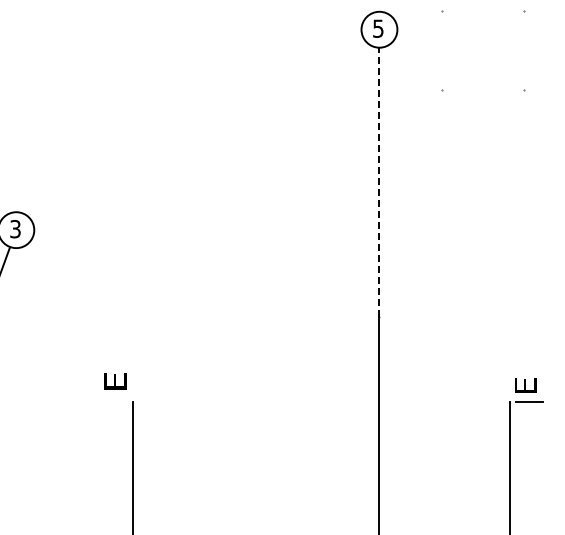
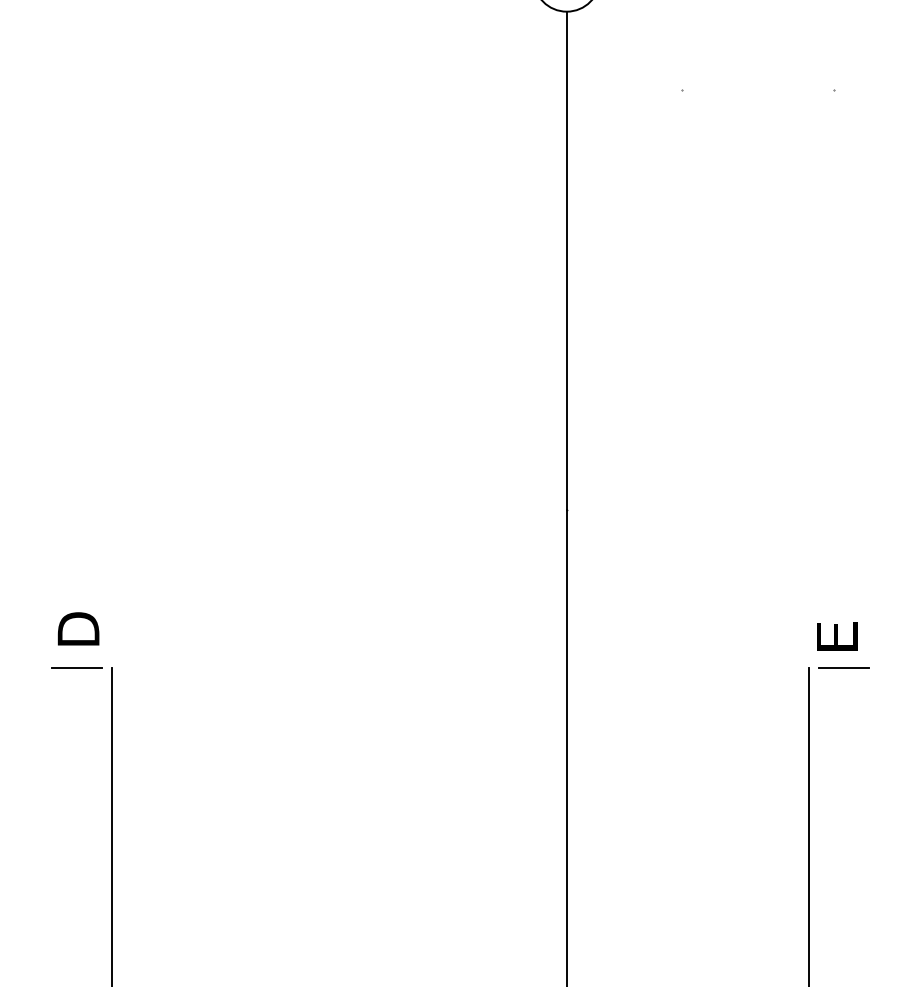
line: (379, 182) -> (566, 261), dashed -> solid
text: (115, 381) -> (78, 629), E -> D
line: (114, 402) -> (76, 667), added

